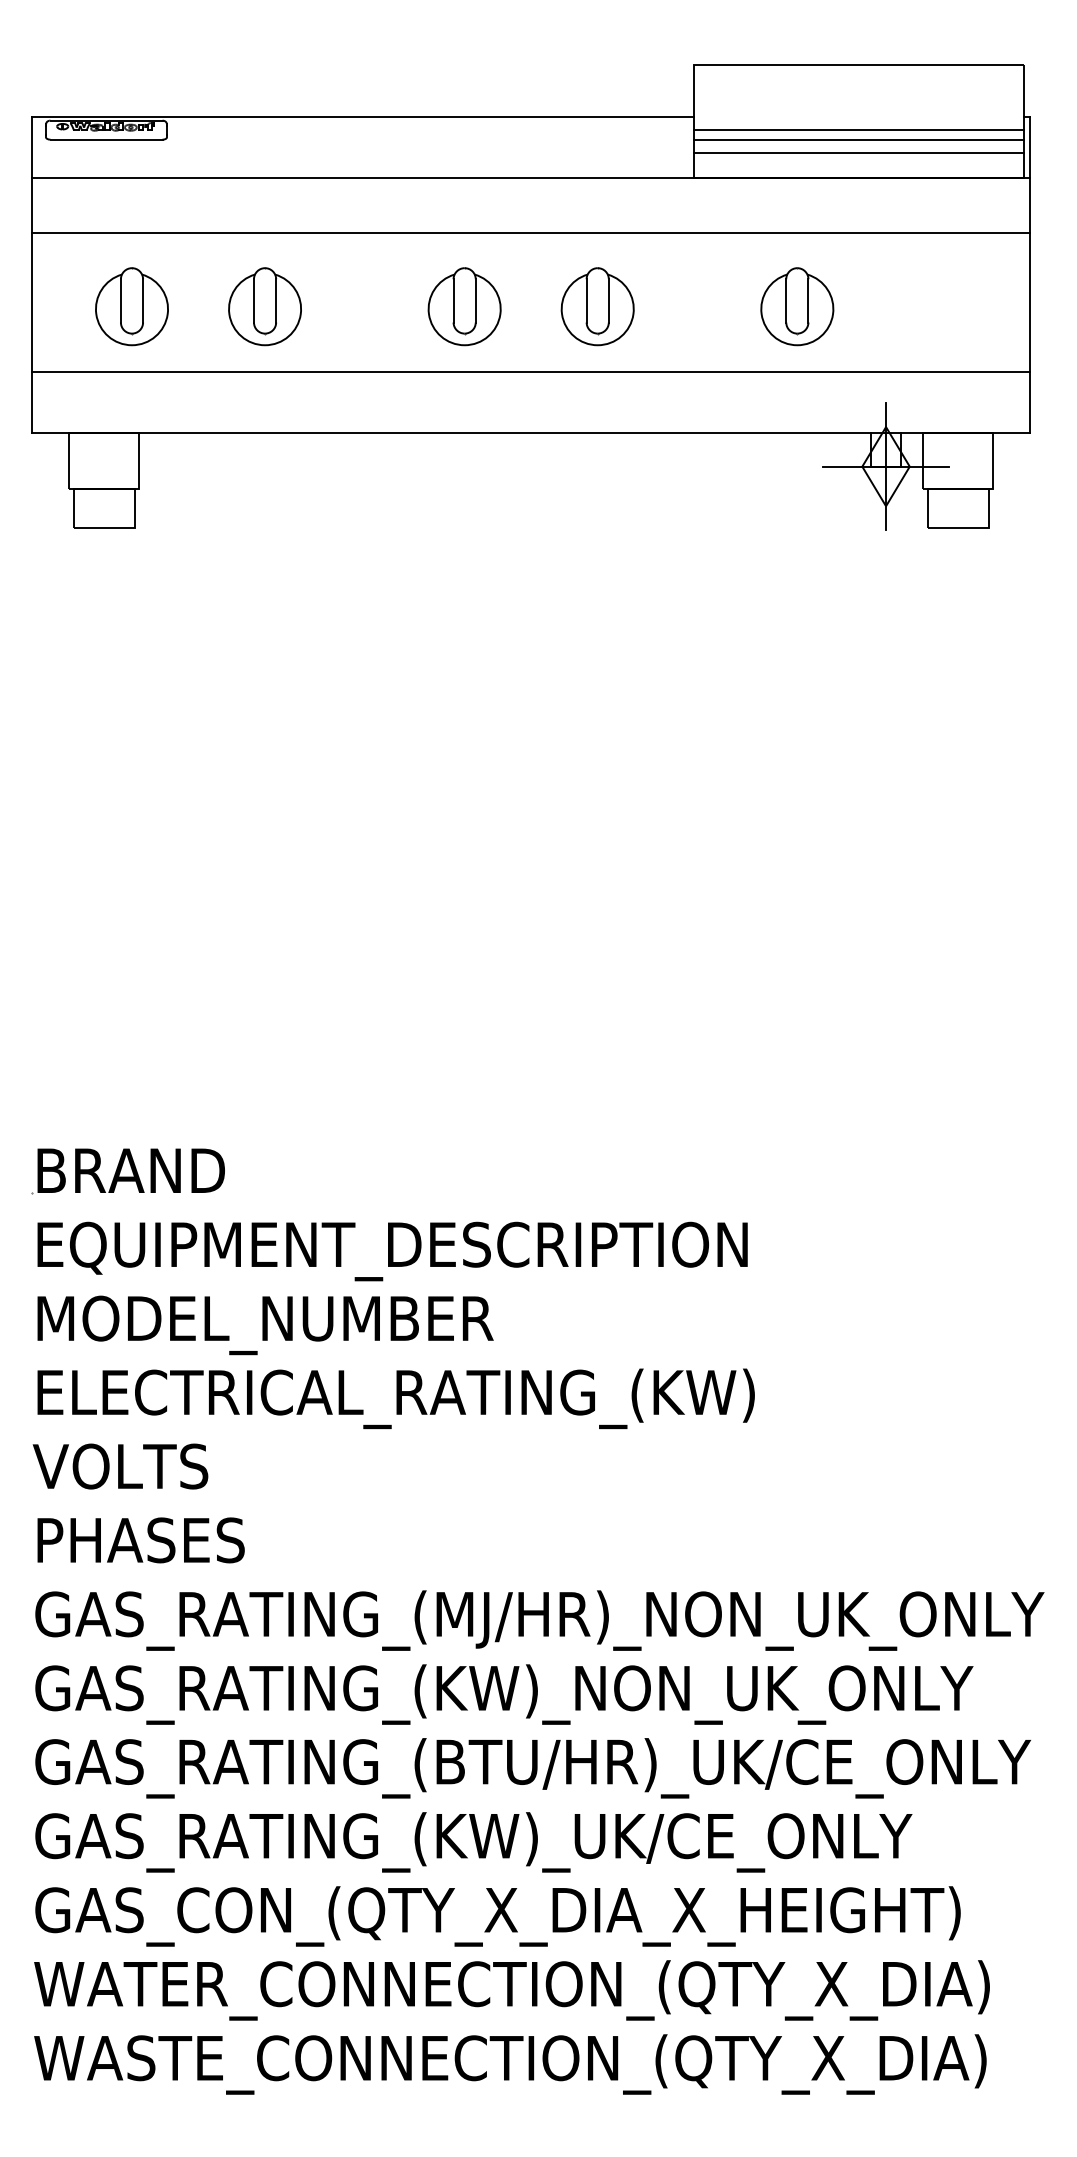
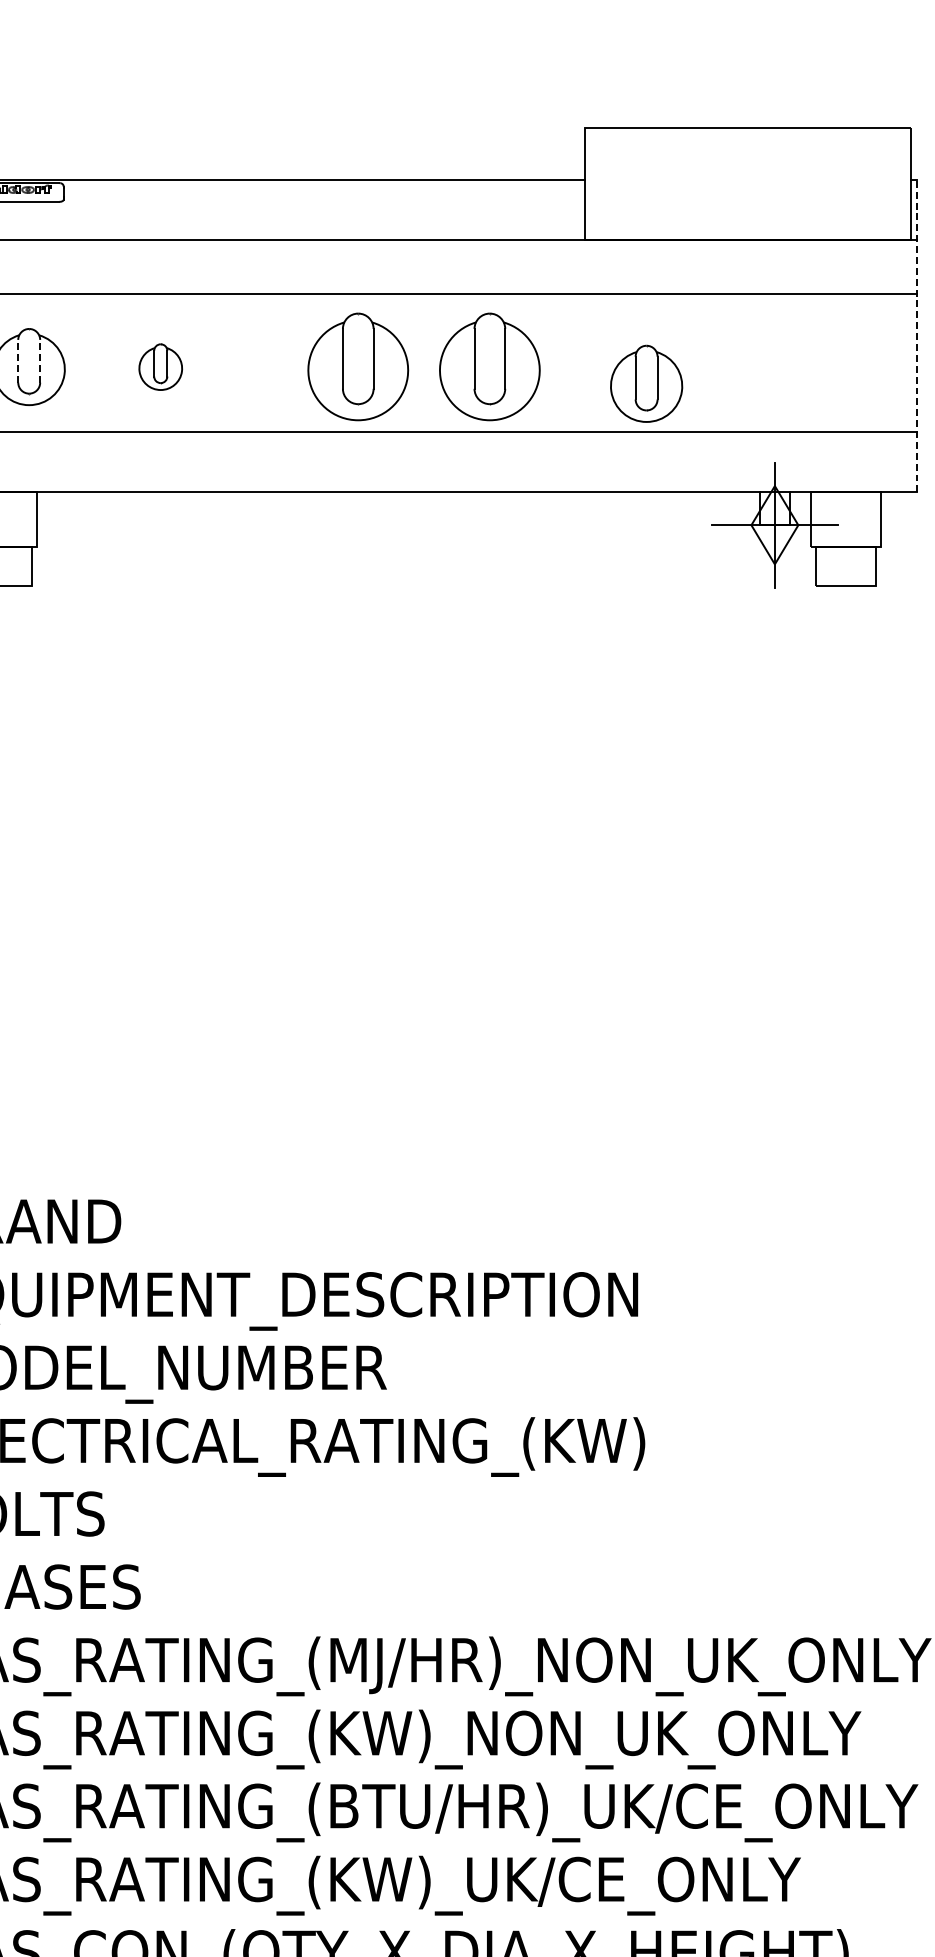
line: (858, 130) -> (747, 192), removed
line: (858, 140) -> (747, 202), removed
line: (858, 152) -> (747, 214), removed
line: (1030, 274) -> (917, 335), solid -> dashed
line: (120, 300) -> (17, 360), solid -> dashed
line: (143, 300) -> (40, 360), solid -> dashed
part: (264, 306) -> (160, 366), size x0.6
part: (464, 306) -> (358, 366), size x1.4
part: (597, 306) -> (489, 366), size x1.4
part: (797, 306) -> (646, 383), moved

